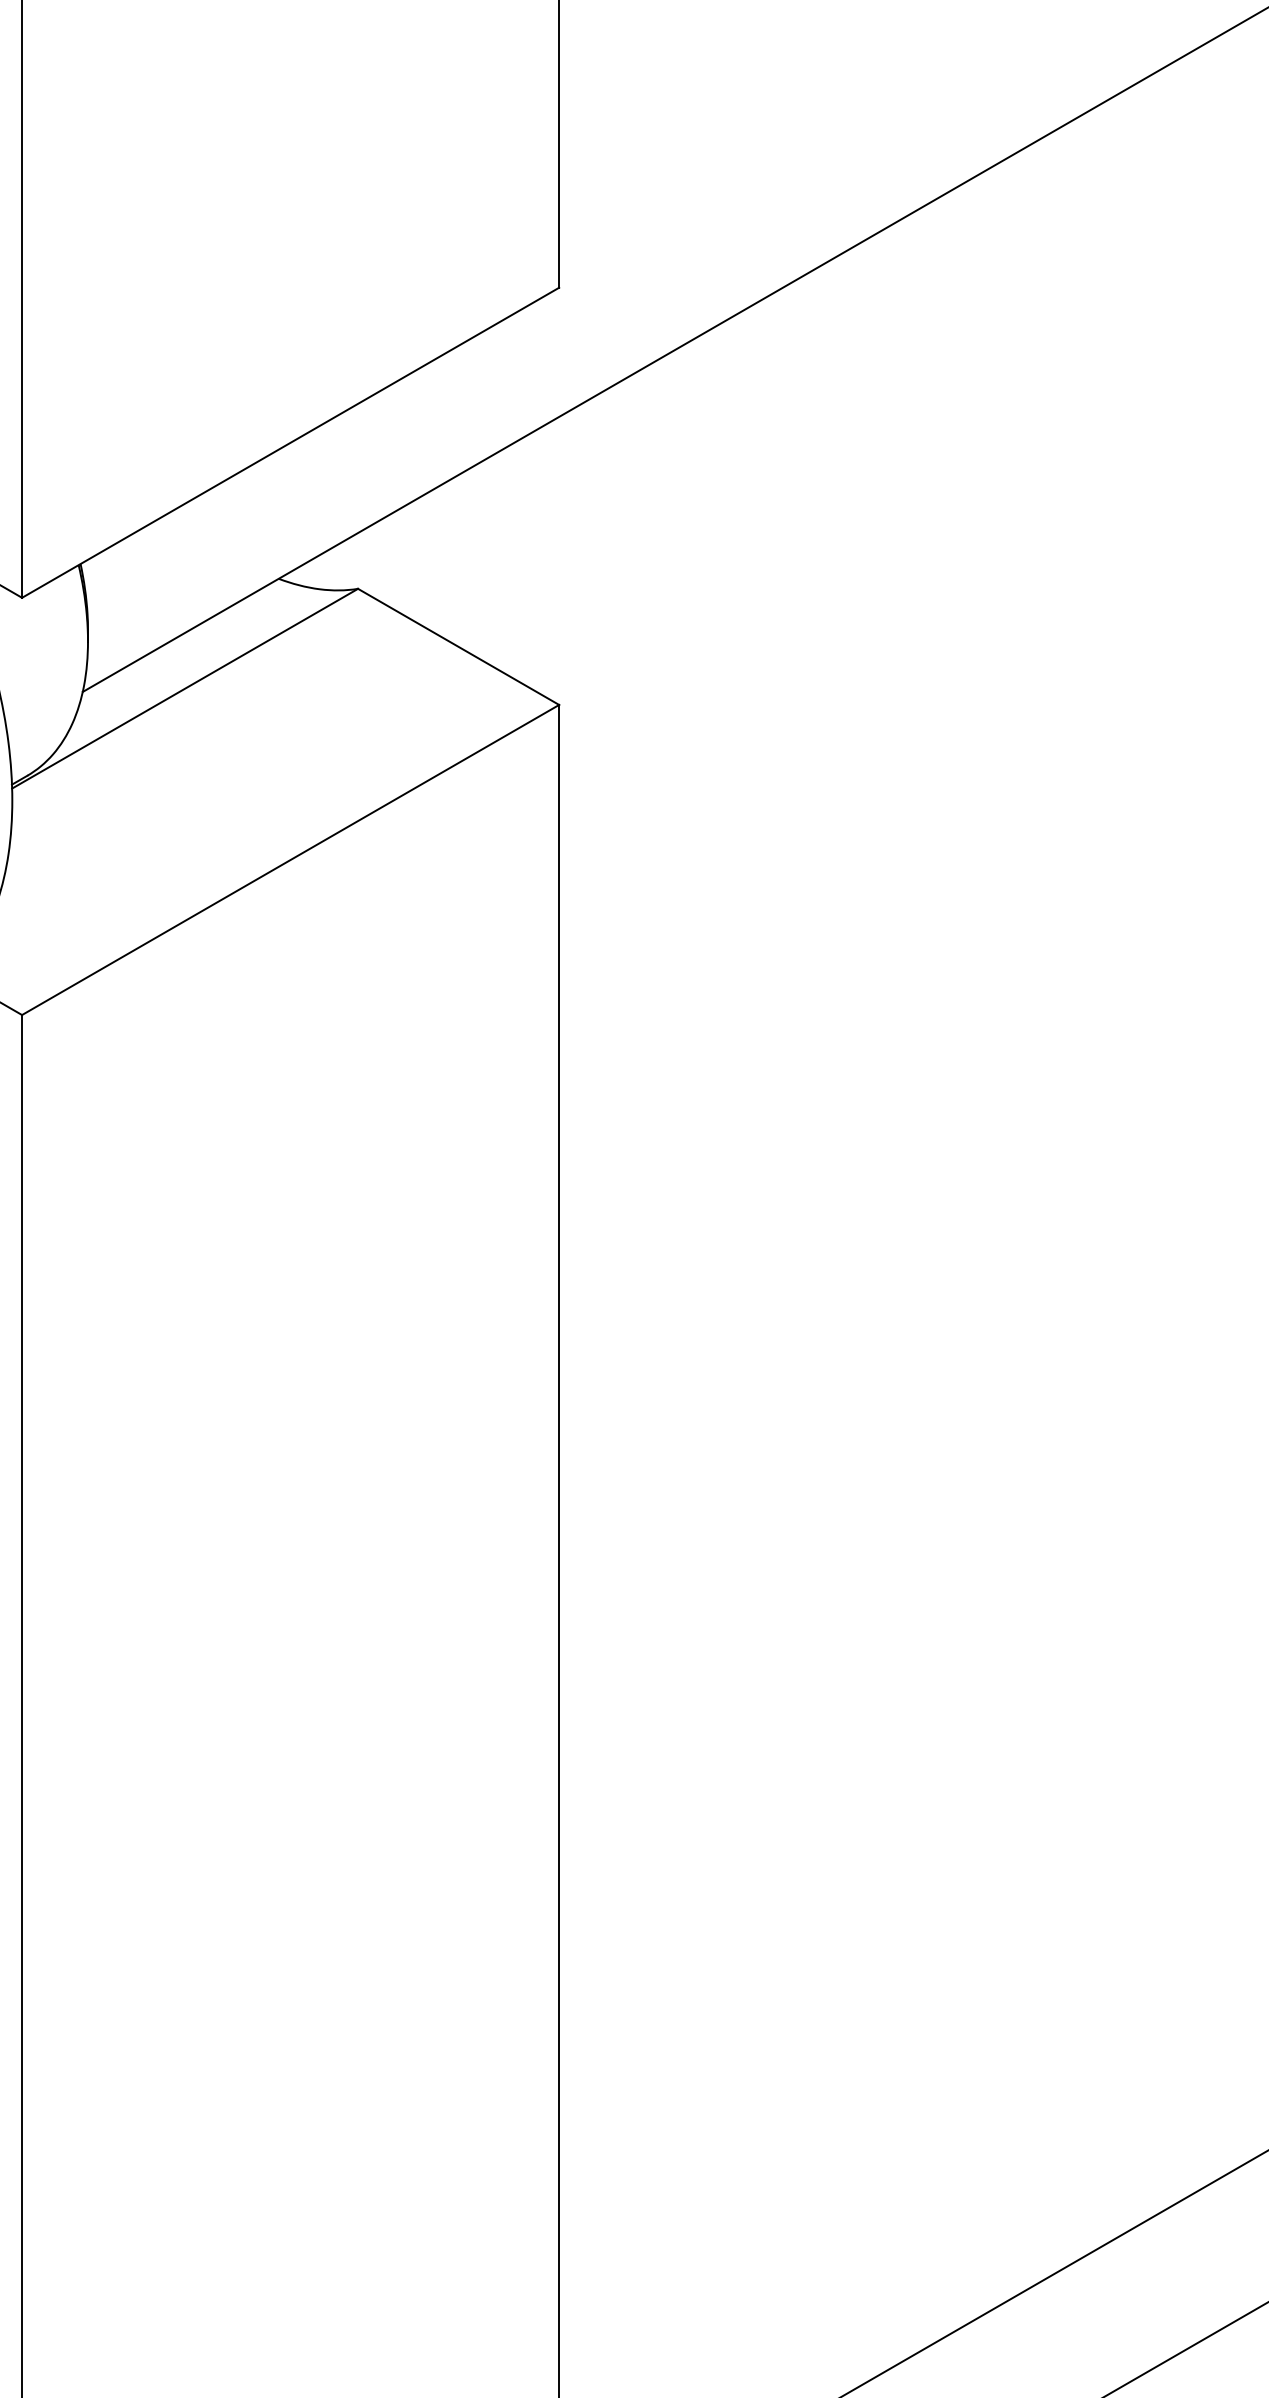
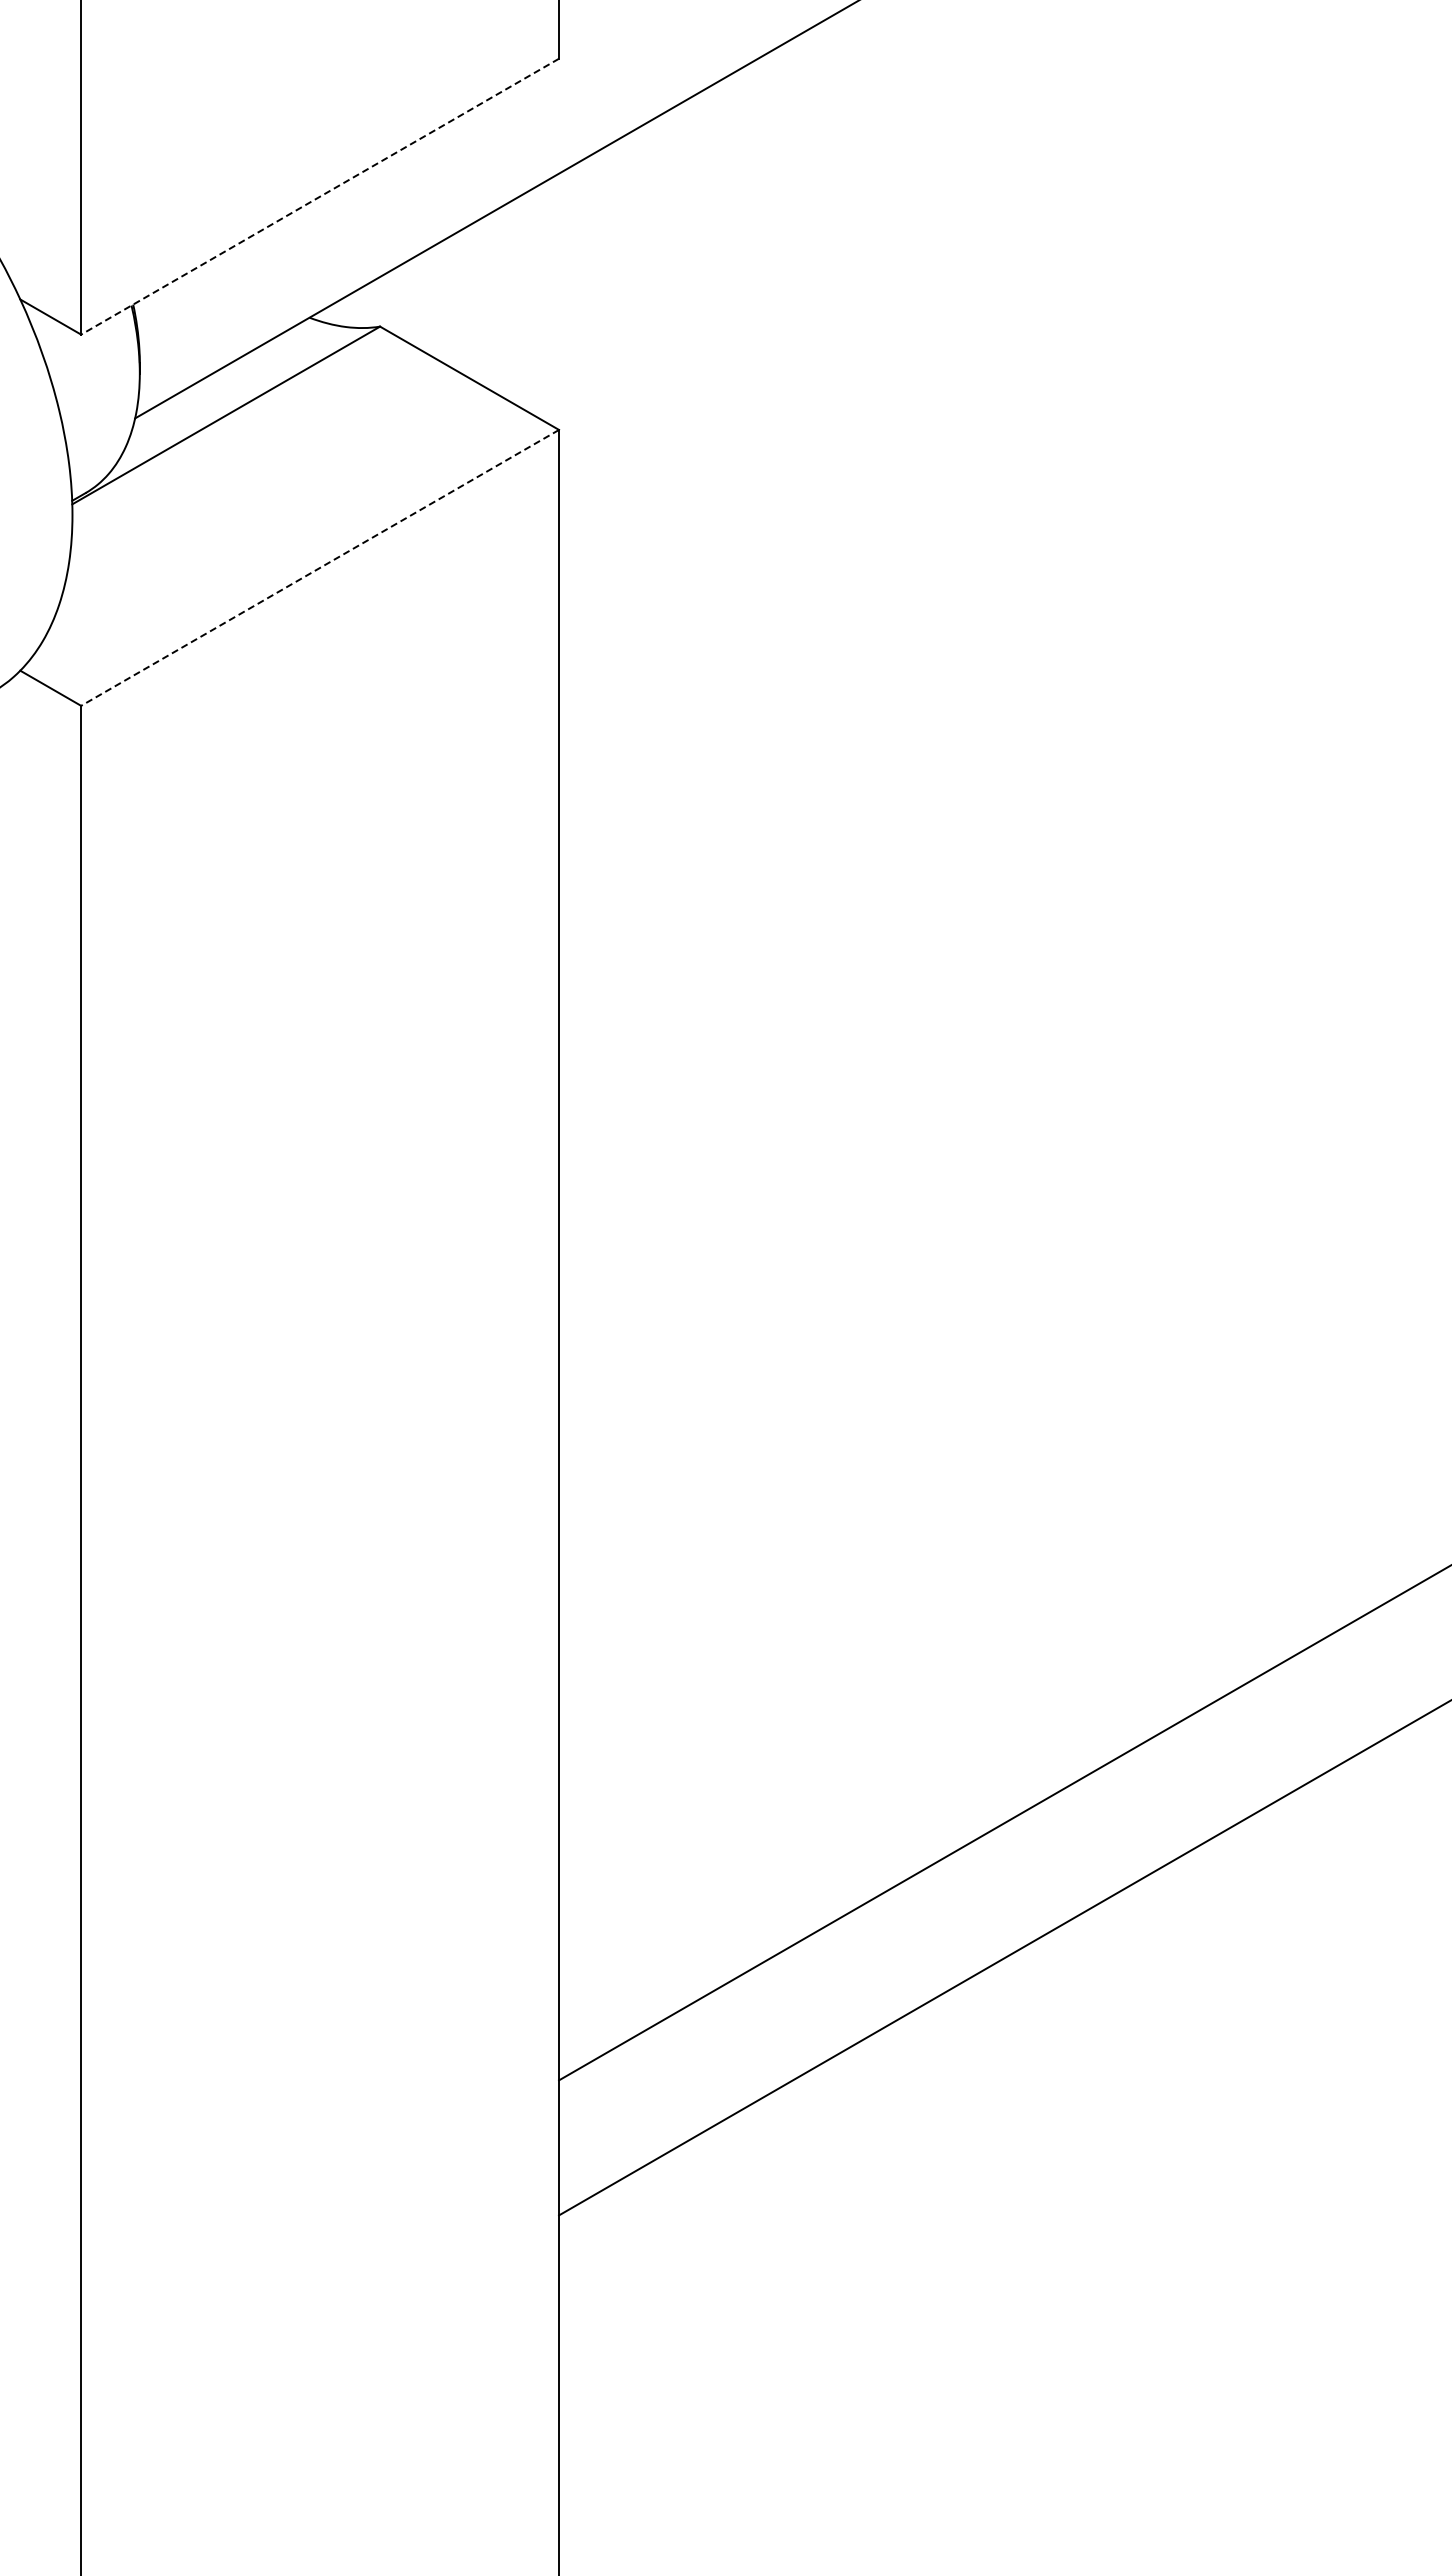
line: (291, 442) -> (320, 196), solid -> dashed
line: (291, 859) -> (320, 567), solid -> dashed

